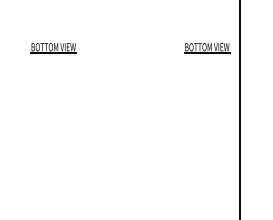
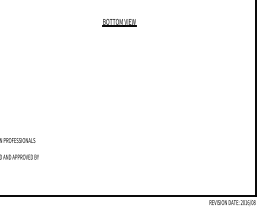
part: (207, 47) -> (232, 22), removed

